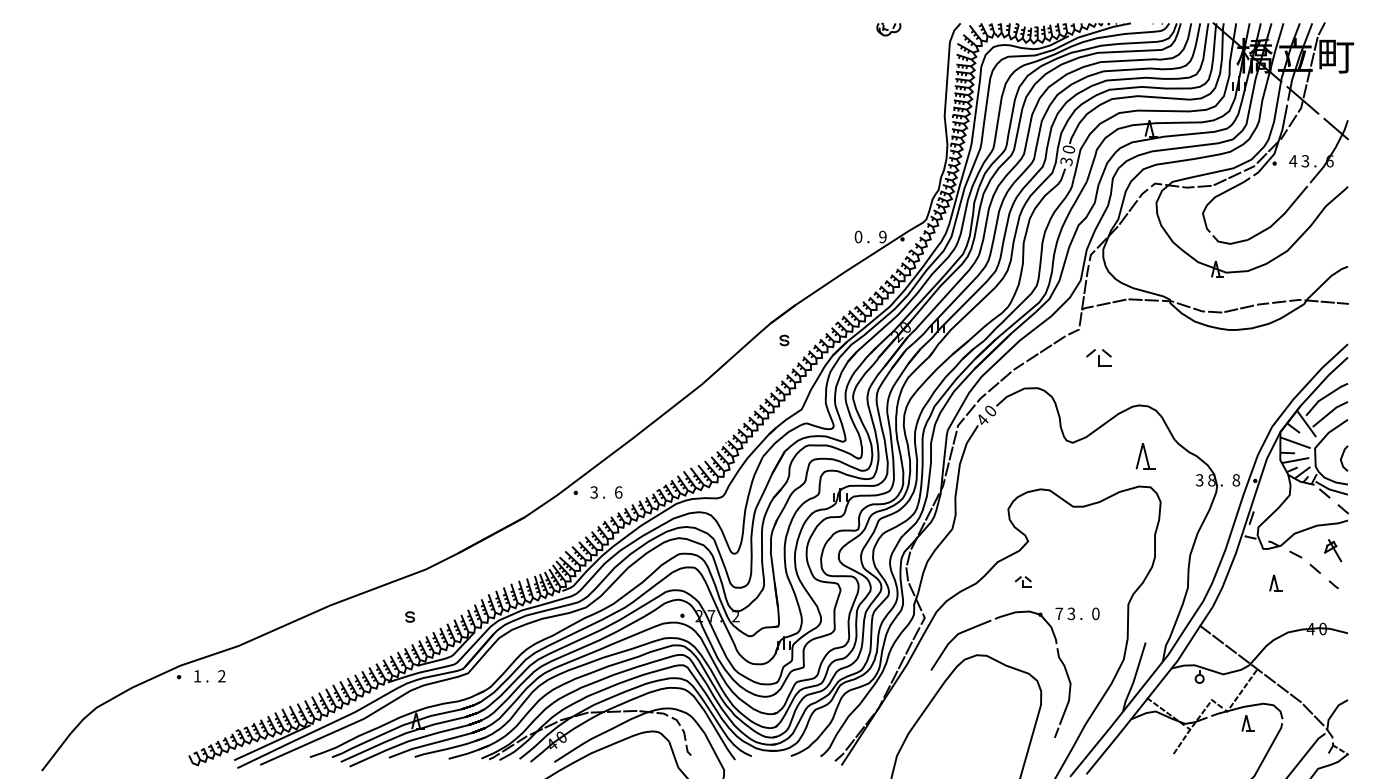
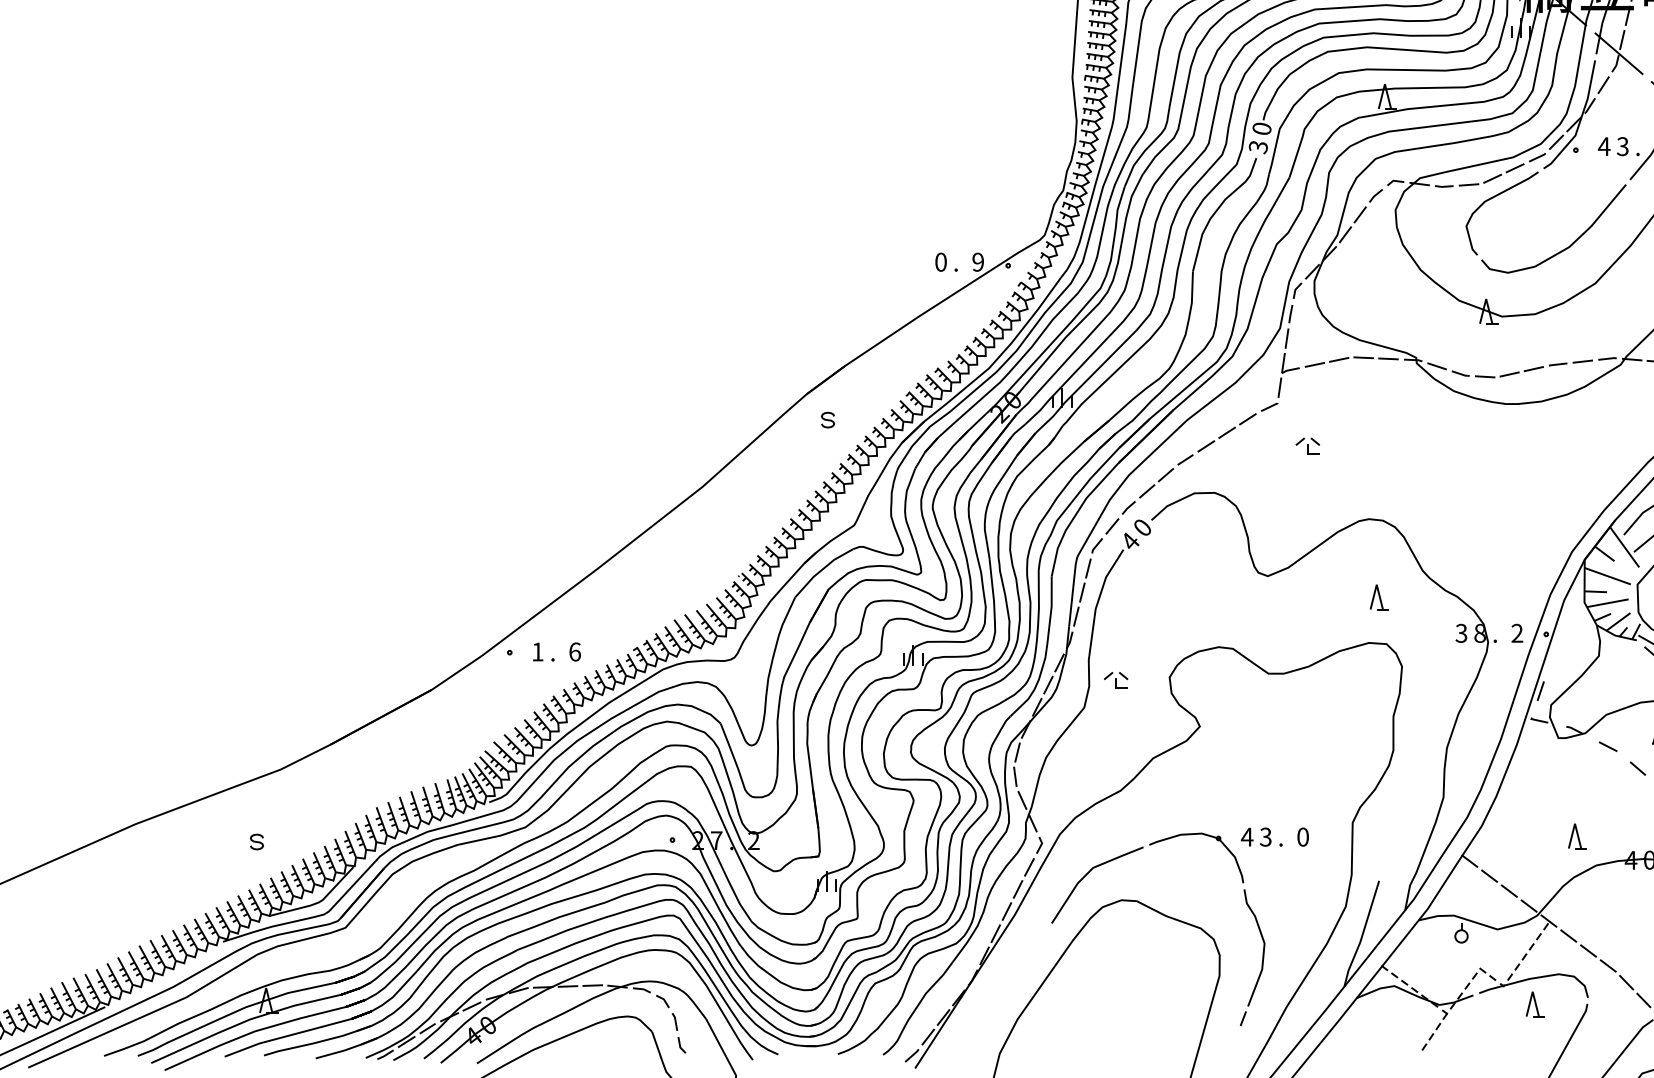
part: (1098, 356) -> (1307, 444), size x0.62
part: (1145, 456) -> (1378, 597), size x0.62
text: (1236, 480) -> (1517, 633), 8 -> 2
text: (593, 492) -> (536, 652), 3 -> 1
part: (1023, 581) -> (1116, 679), moved
part: (1275, 582) -> (1577, 835), moved
text: (1059, 613) -> (1247, 836), 7 -> 4

